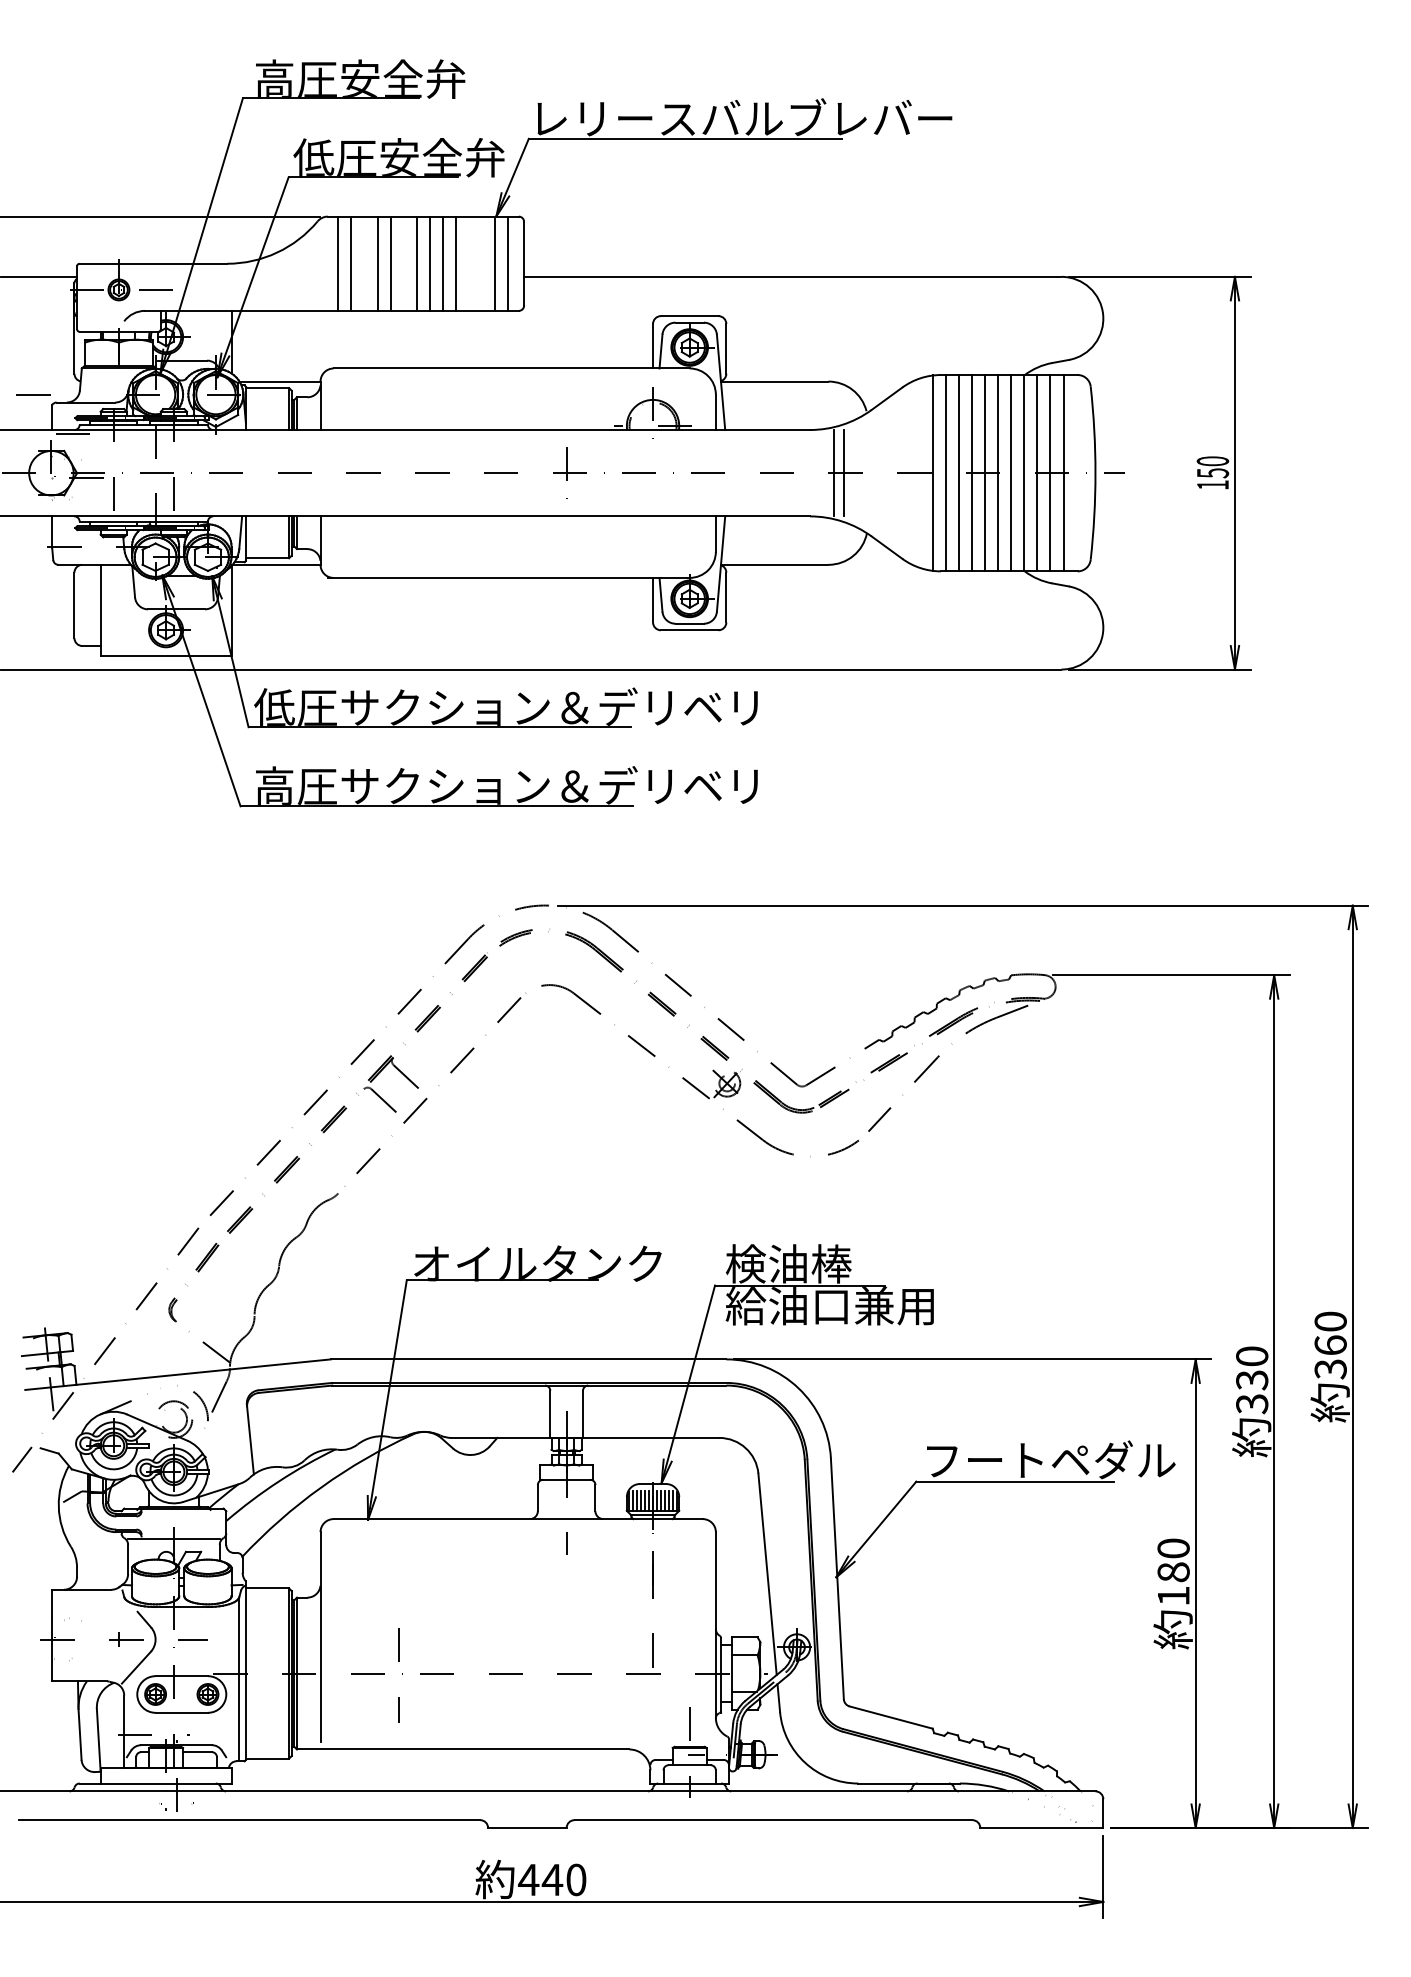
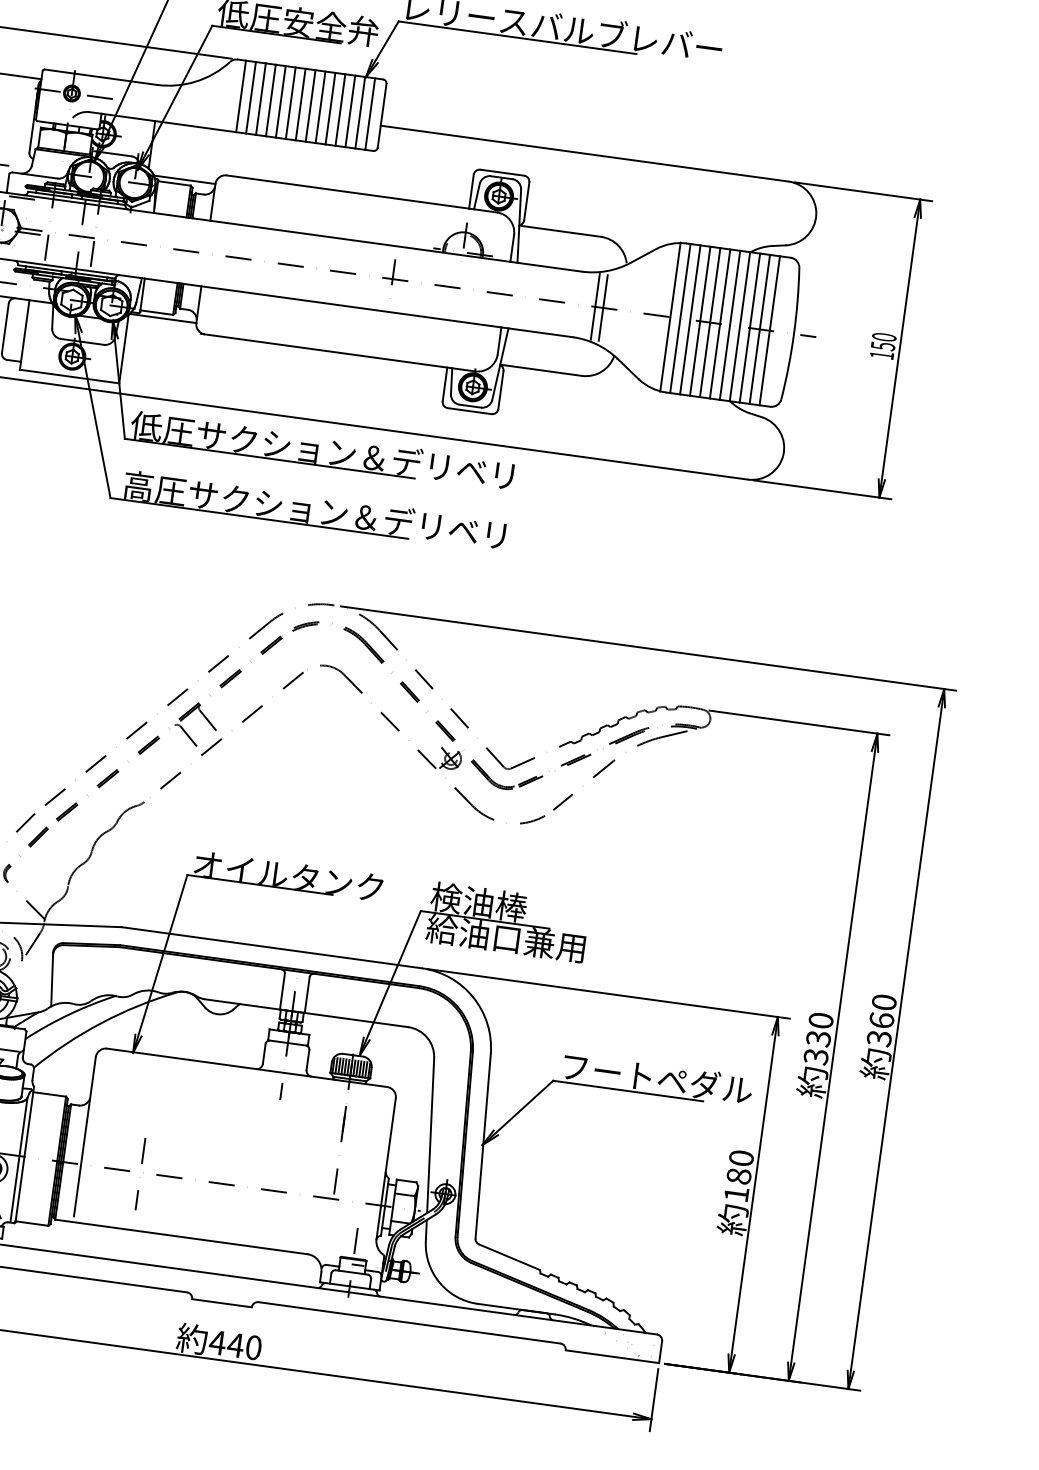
line: (364, 263) -> (261, 98), added
line: (403, 263) -> (290, 103), added
line: (469, 263) -> (340, 109), added
line: (482, 263) -> (350, 111), added

